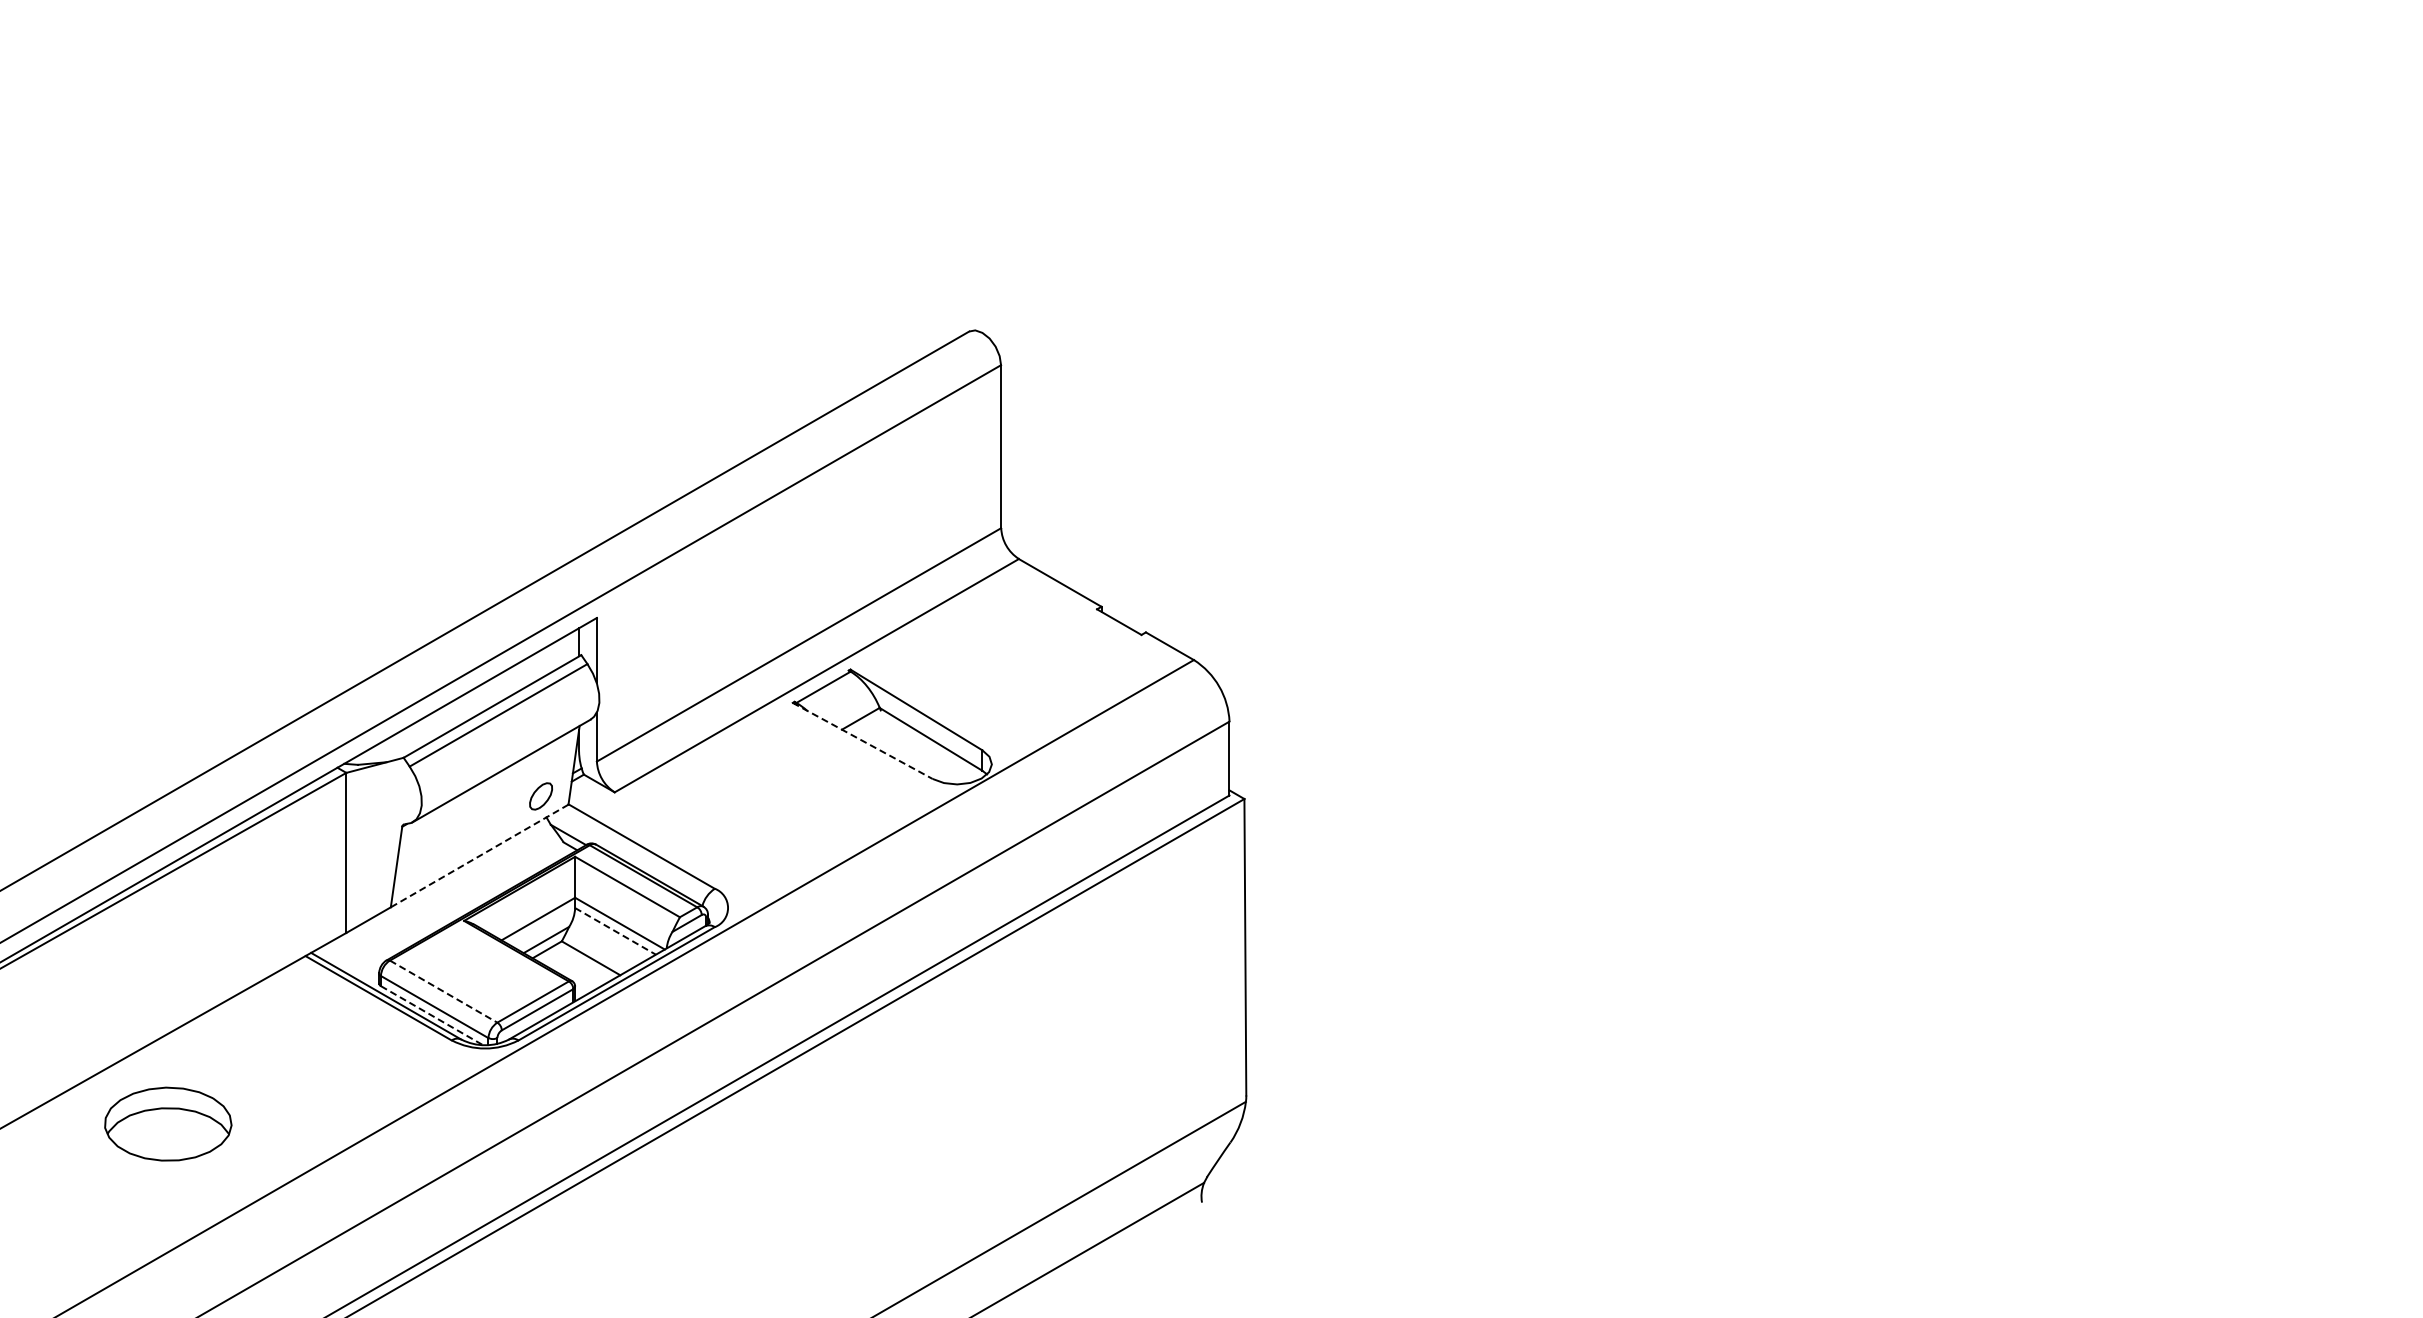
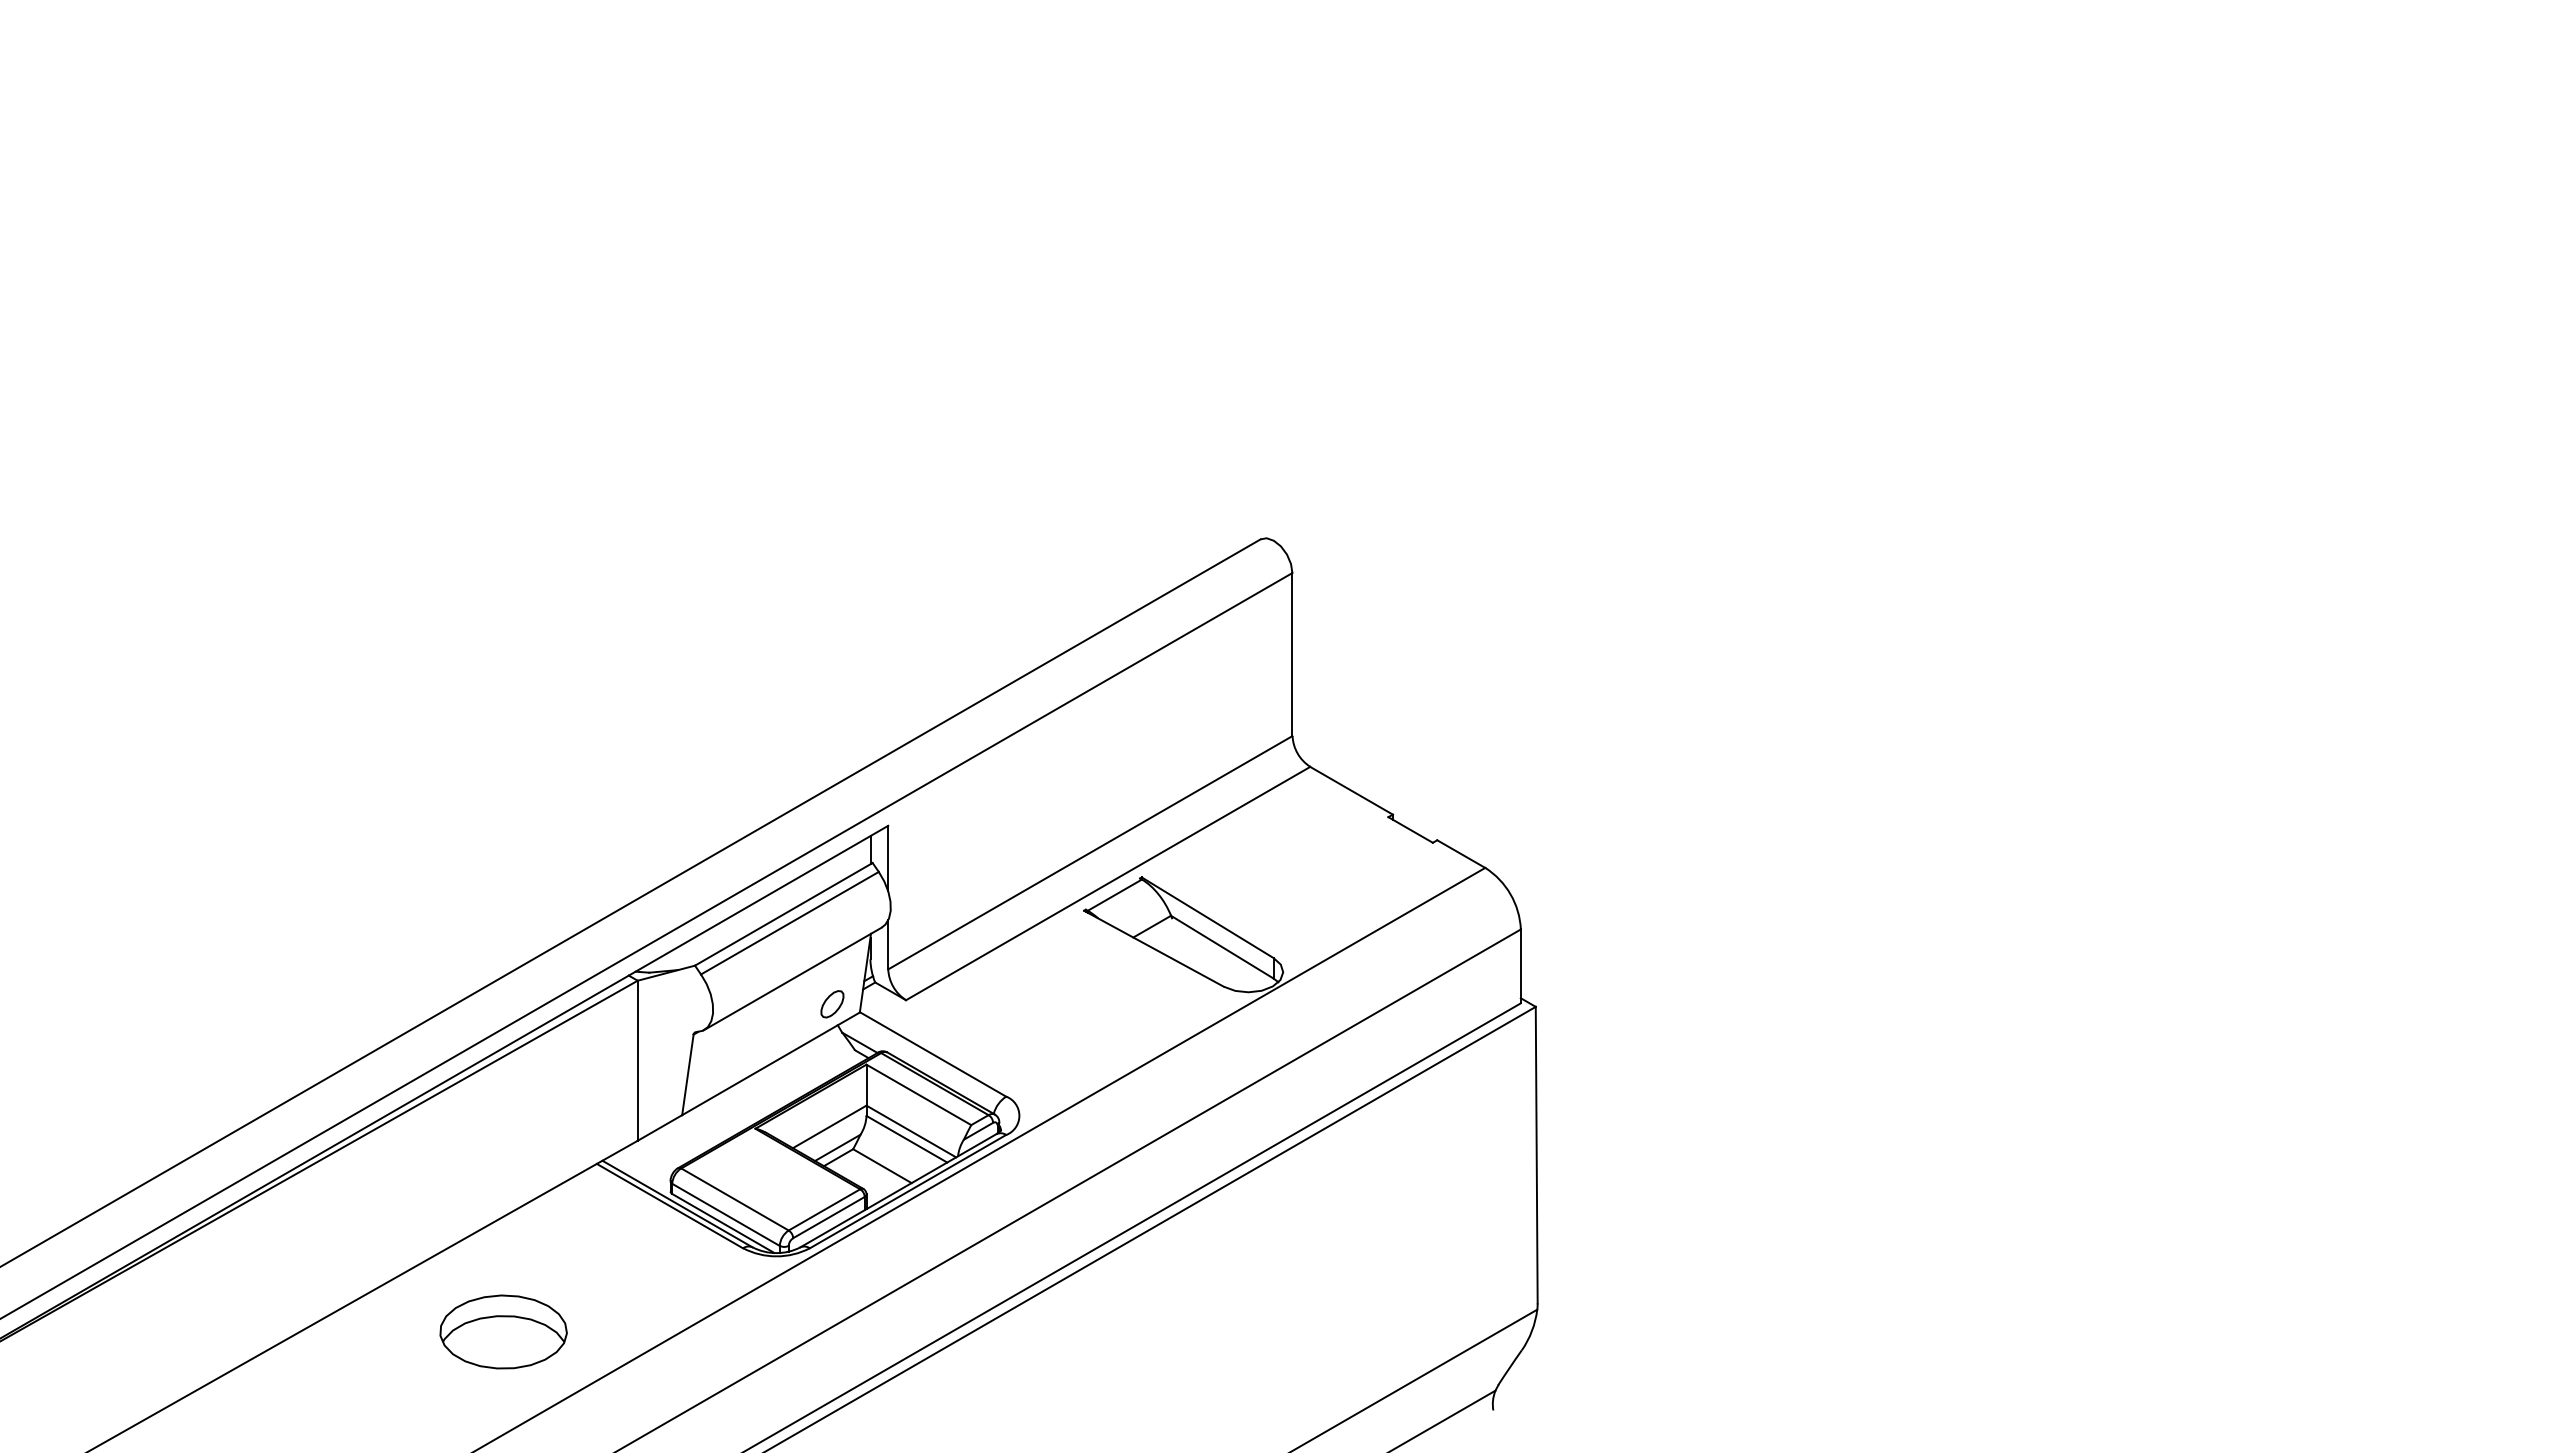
line: (863, 740) -> (1154, 948), dashed -> solid
line: (480, 855) -> (771, 1063), dashed -> solid
line: (615, 931) -> (906, 1139), dashed -> solid
line: (444, 991) -> (735, 1199), dashed -> solid
line: (431, 1015) -> (722, 1223), dashed -> solid
part: (168, 1123) -> (503, 1331), moved

